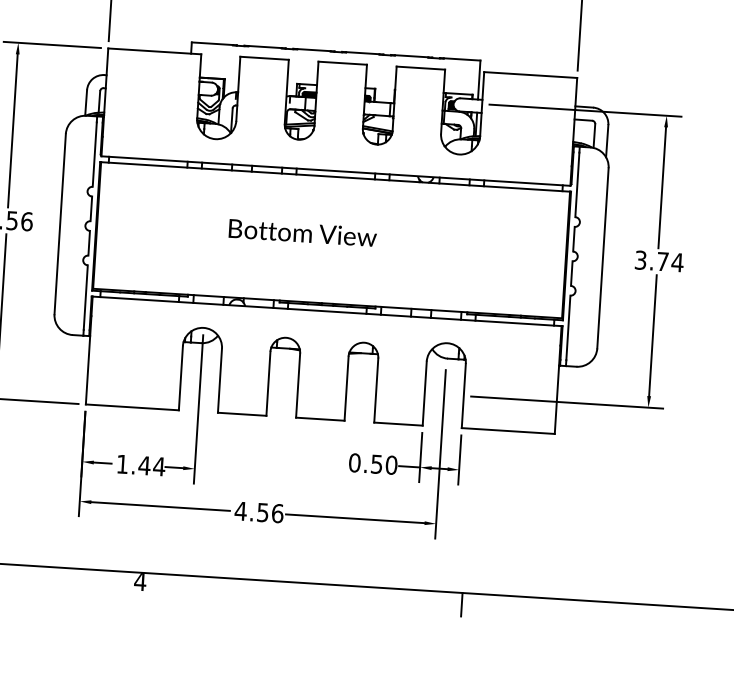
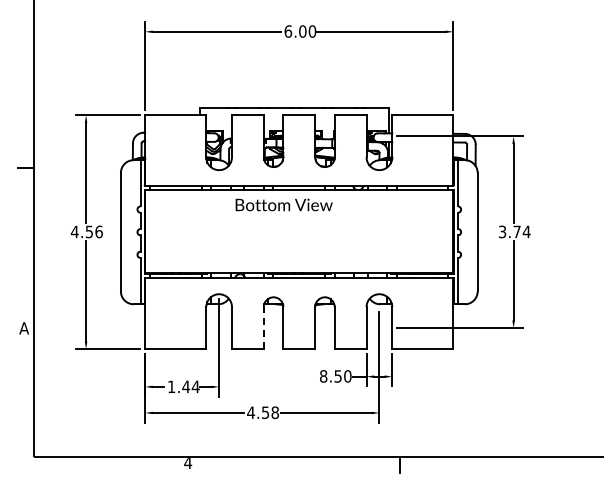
text: (301, 232) -> (283, 204), moved
line: (267, 382) -> (263, 327), solid -> dashed
text: (354, 463) -> (323, 376), 0.50 -> 8.50
text: (278, 513) -> (275, 412), 4.56 -> 4.58

